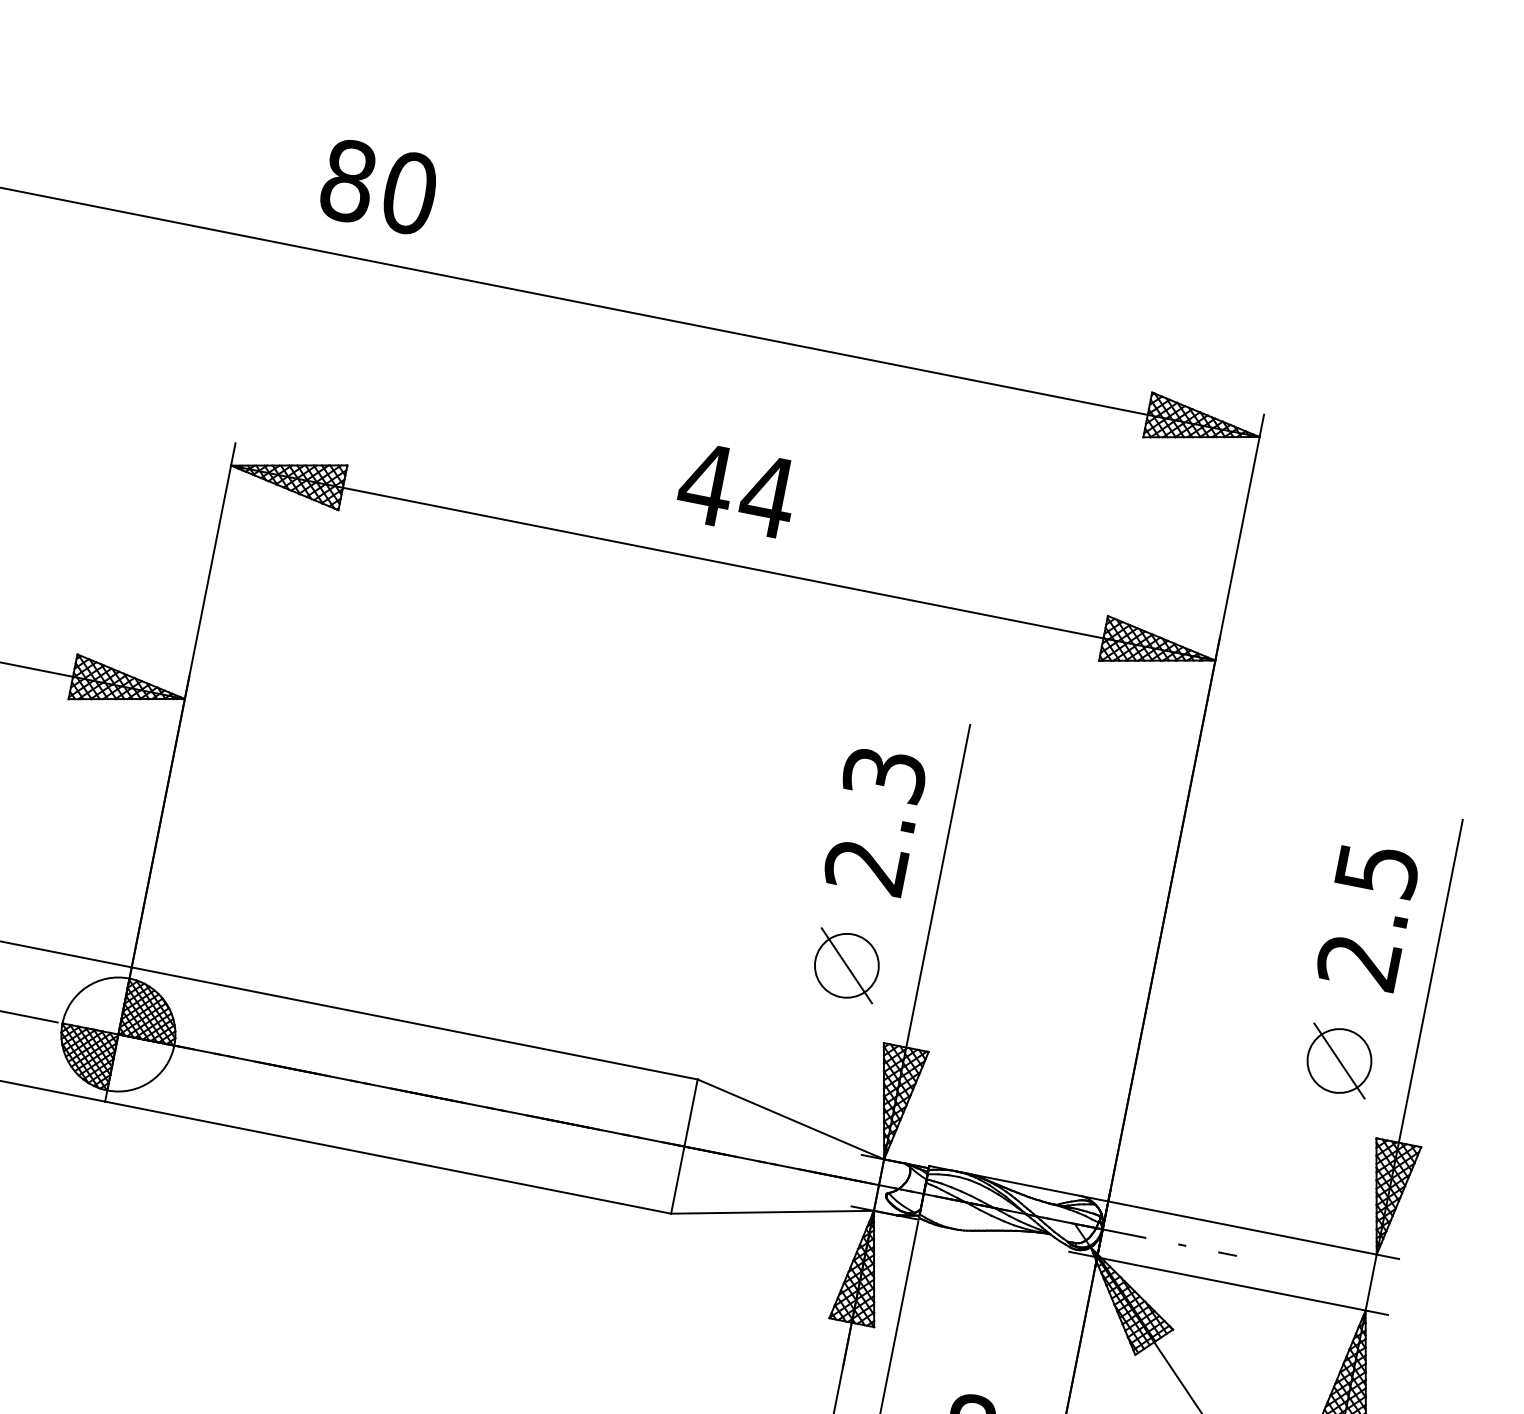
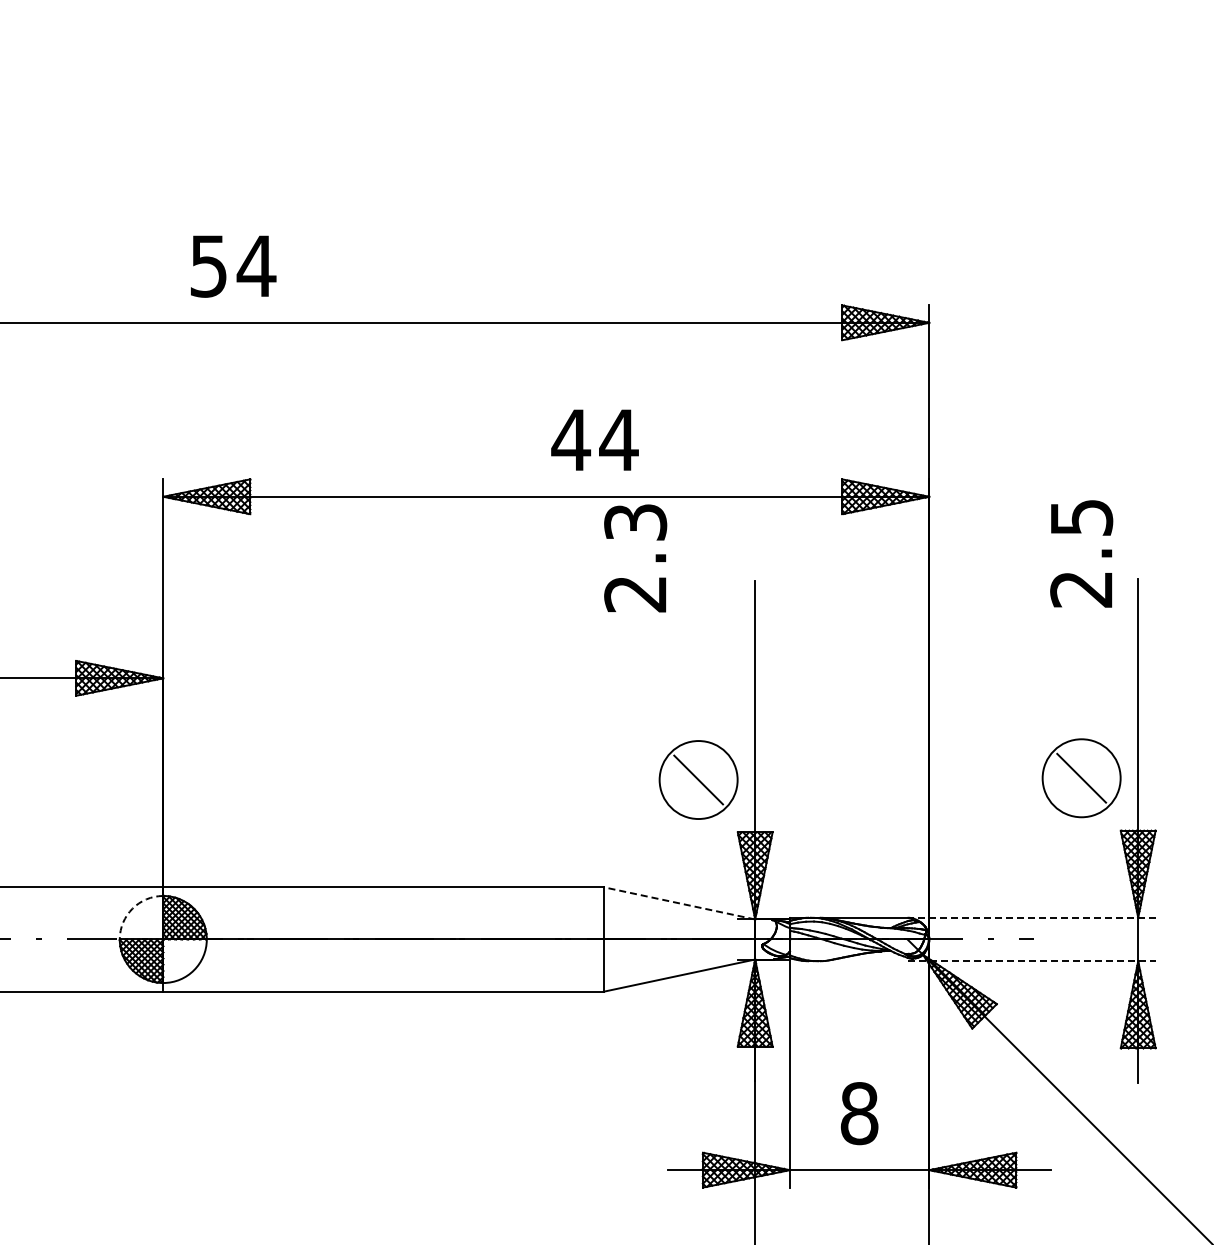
text: (380, 186) -> (233, 265), 80 -> 54
text: (736, 489) -> (594, 439), moved
text: (875, 821) -> (635, 558), moved
text: (1368, 916) -> (1081, 553), moved
circle: (846, 965) -> (698, 779), size x1.6
arc: (86, 986) -> (132, 908), solid -> dashed
circle: (1339, 1059) -> (1081, 777), size x1.6
line: (790, 1119) -> (679, 903), solid -> dashed
line: (1239, 1227) -> (1031, 917), solid -> dashed
line: (1229, 1283) -> (1032, 961), solid -> dashed

